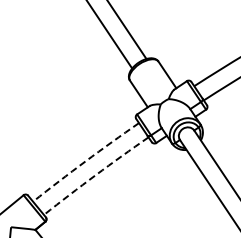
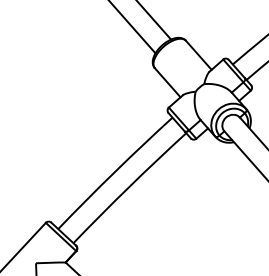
arc: (85, 161) -> (114, 172), dashed -> solid
arc: (95, 175) -> (128, 187), dashed -> solid

